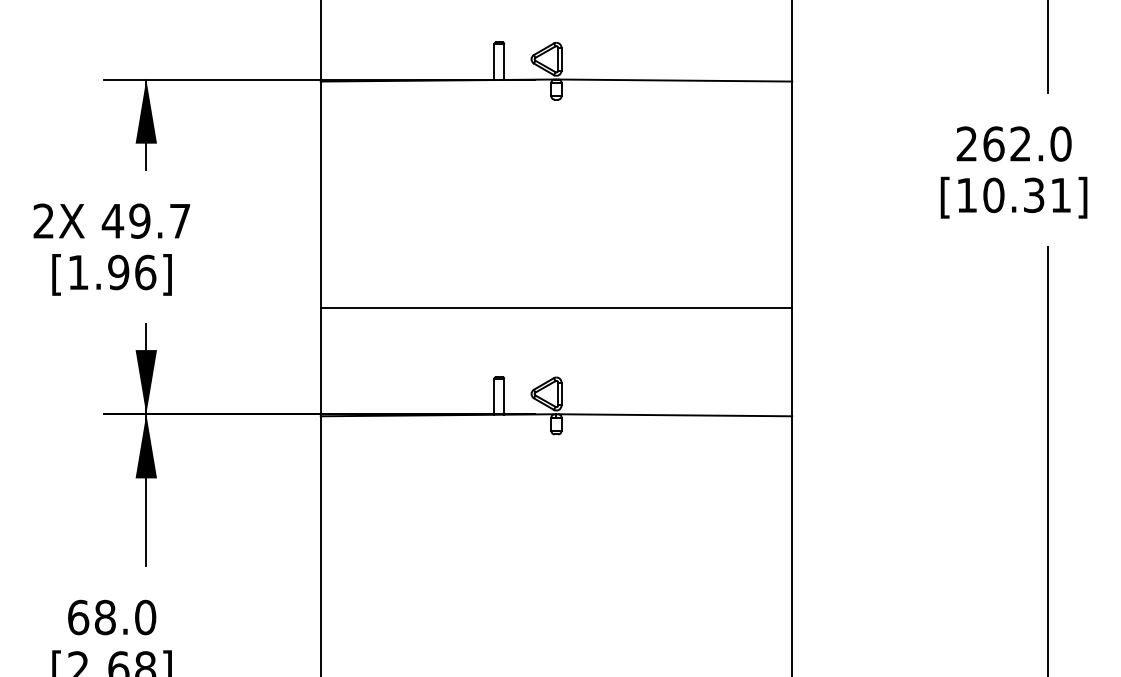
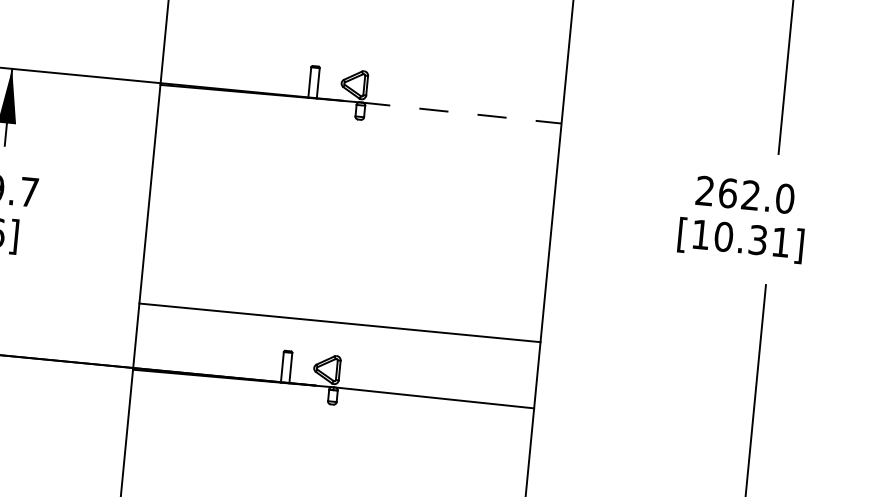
line: (674, 80) -> (461, 113), solid -> dashed
line: (556, 308) -> (339, 322), moved

